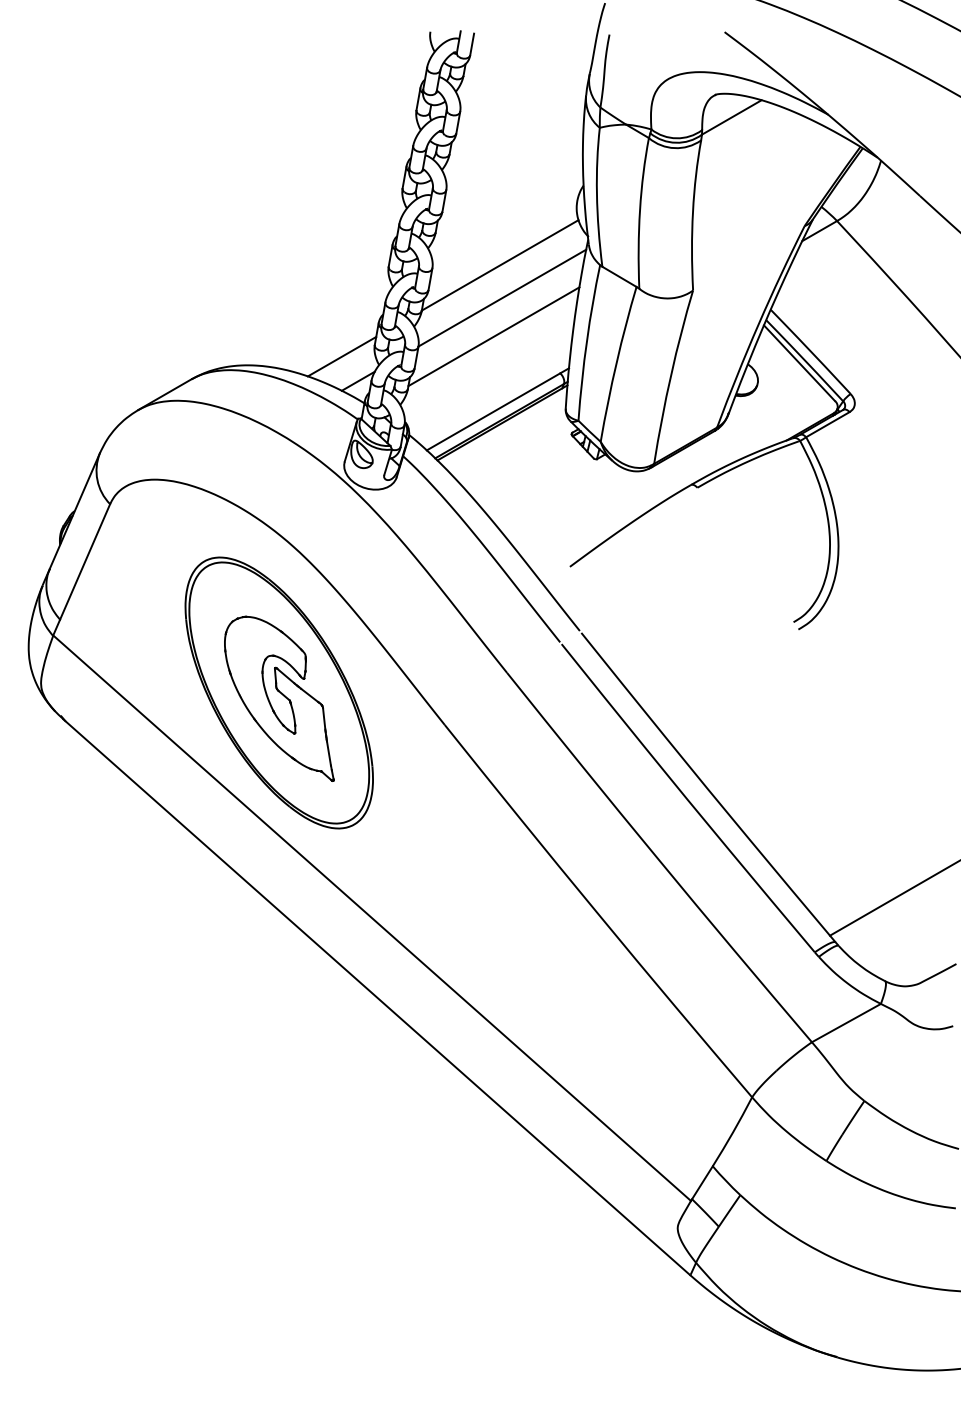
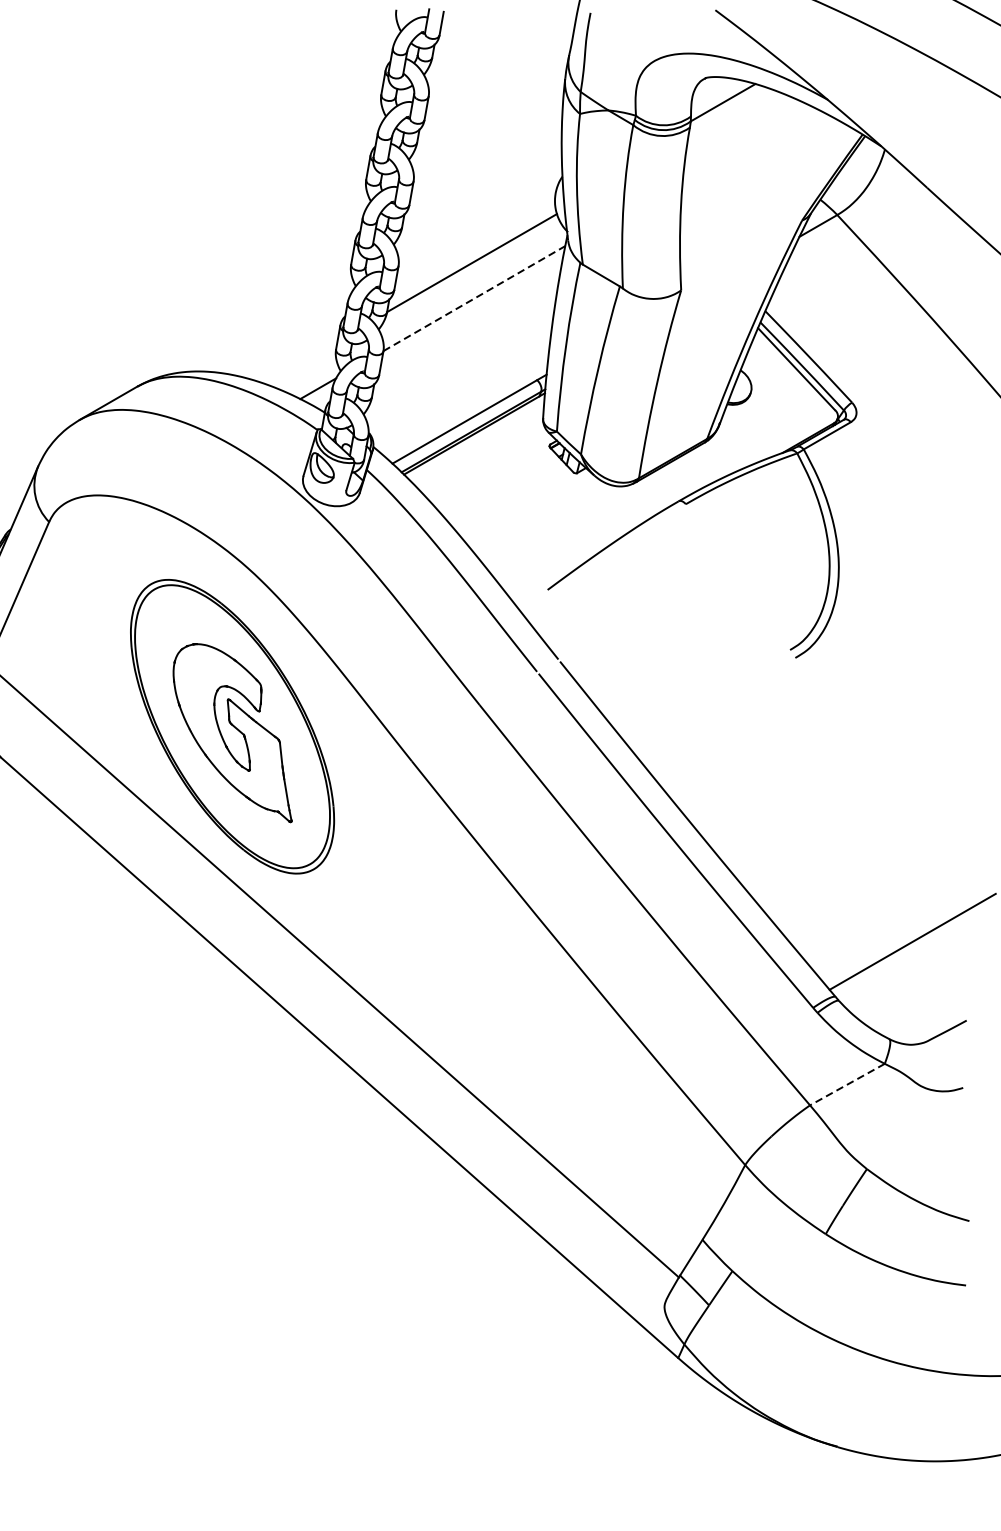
line: (502, 298) -> (474, 299), solid -> dashed
line: (493, 336) -> (464, 340), removed
line: (341, 356) -> (299, 361), removed
line: (846, 1023) -> (847, 1085), solid -> dashed

